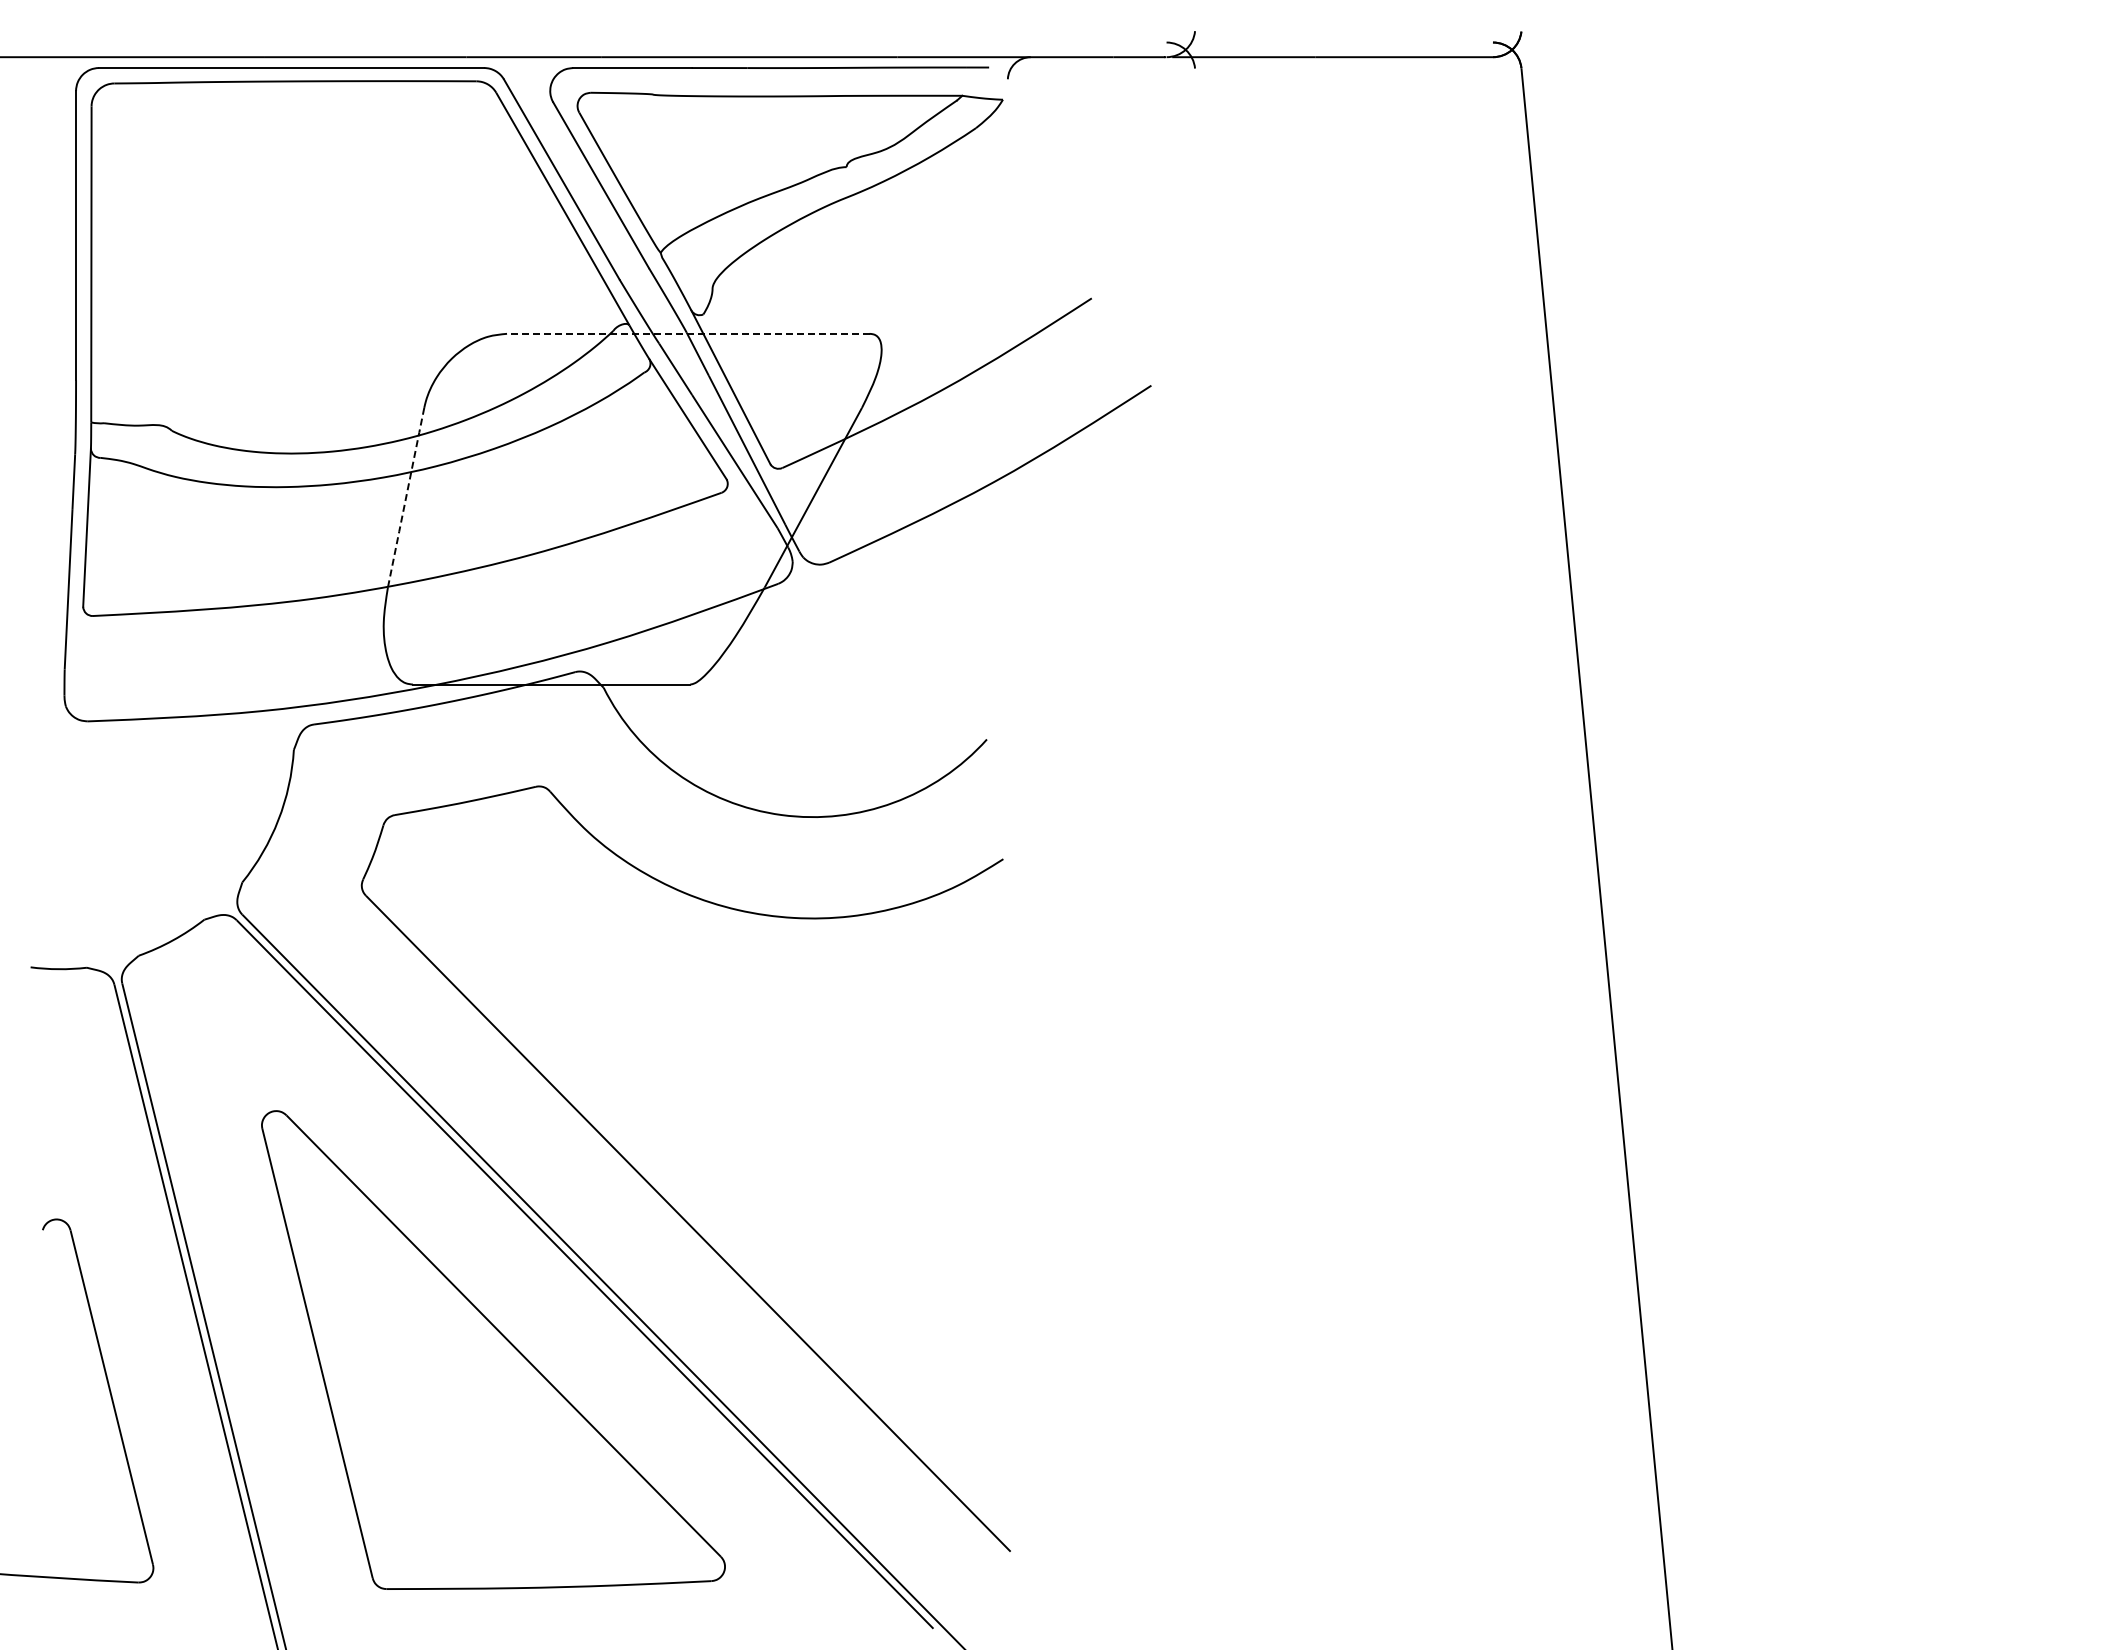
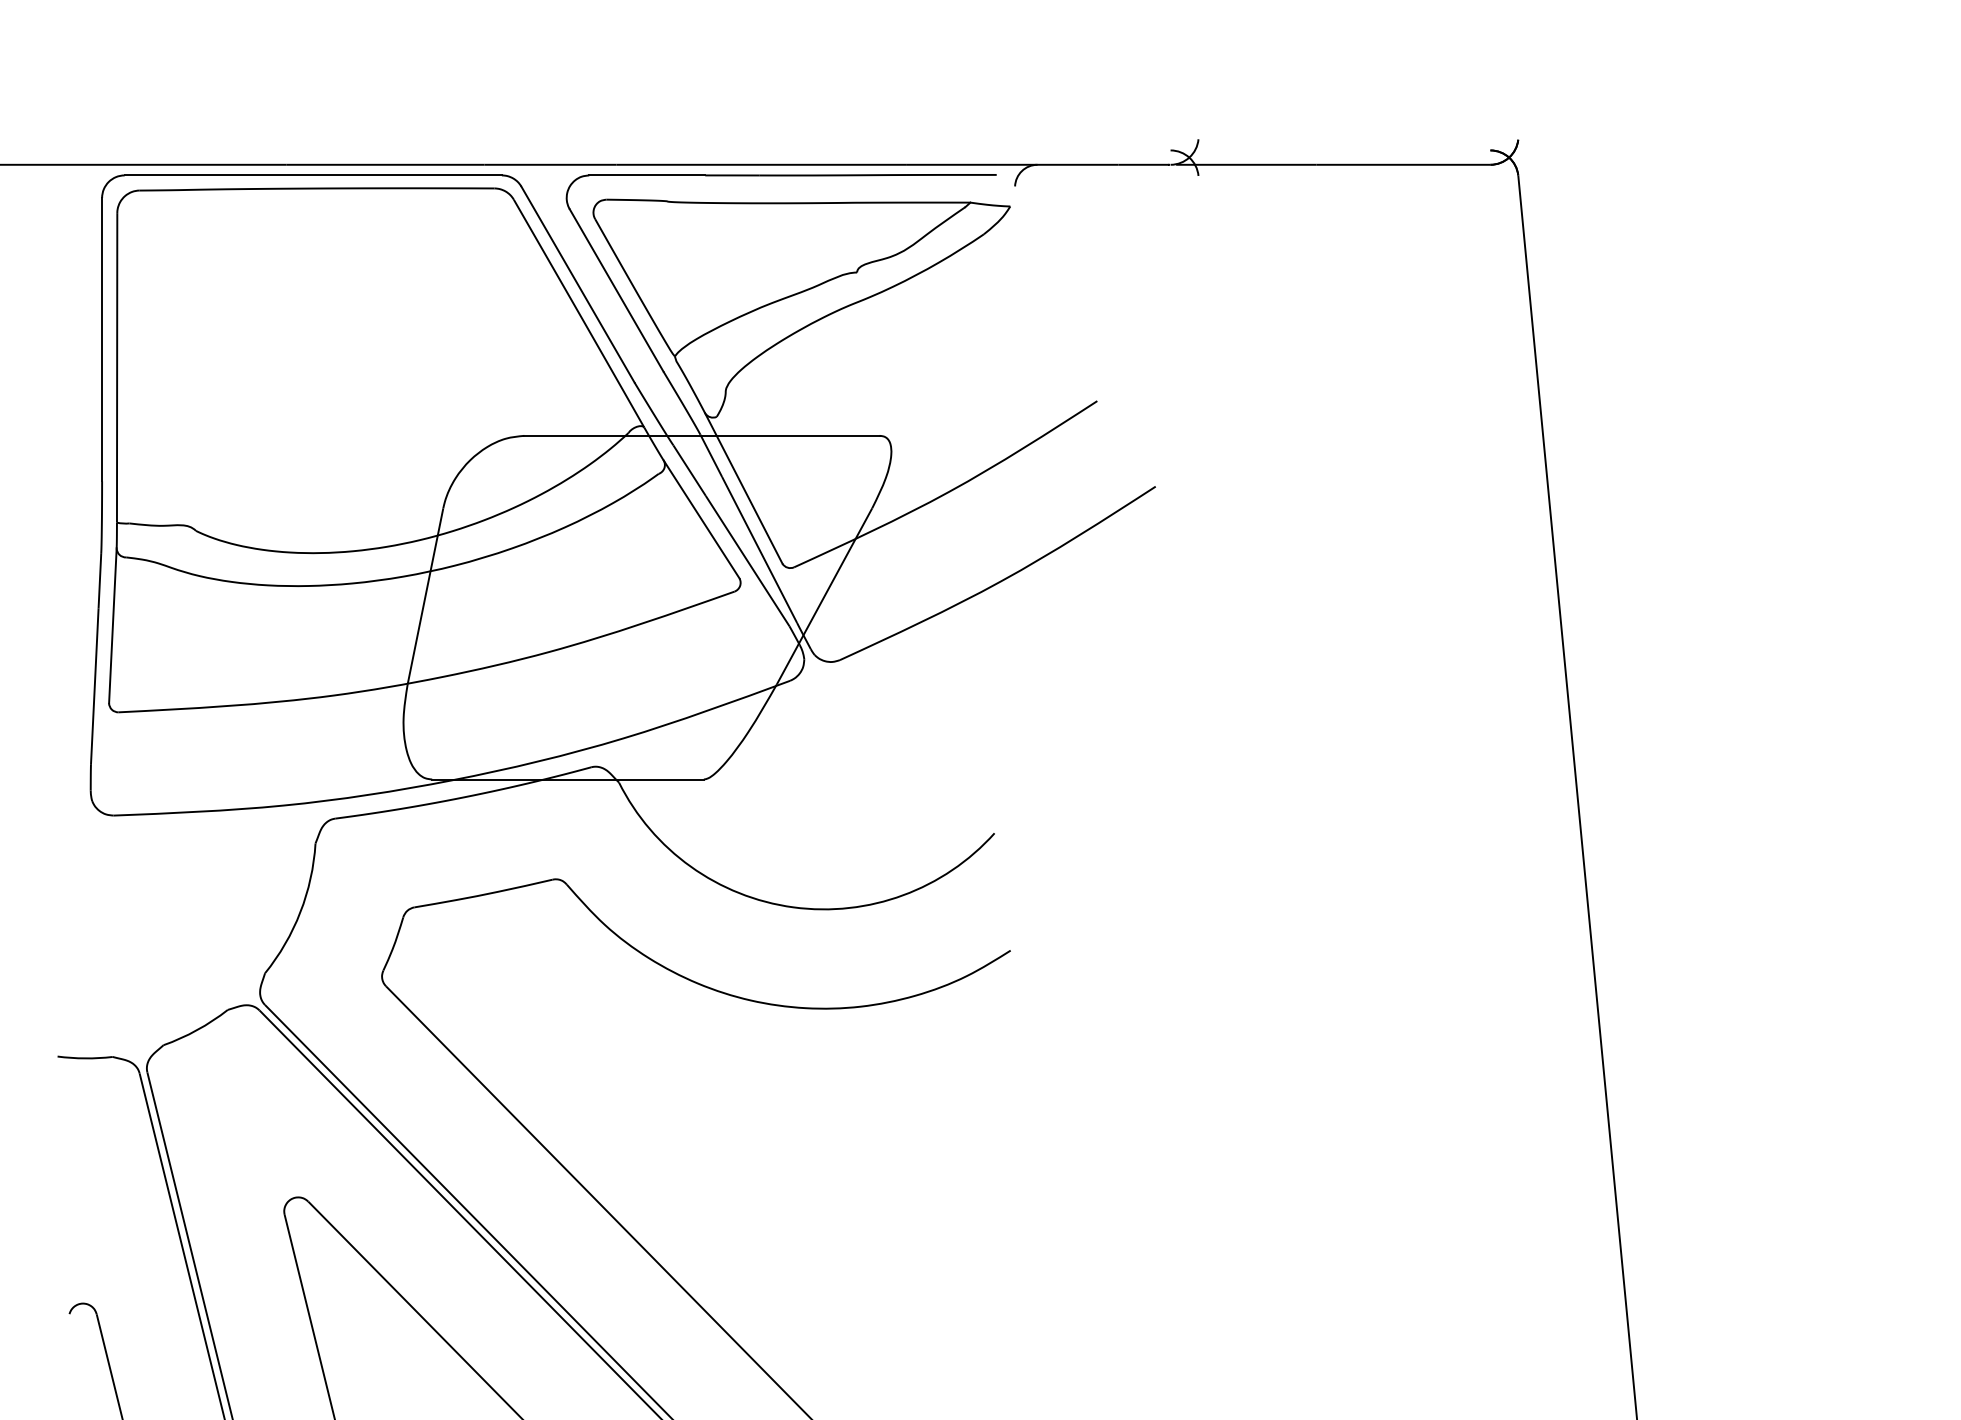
line: (687, 333) -> (701, 435), dashed -> solid
line: (406, 497) -> (425, 596), dashed -> solid

